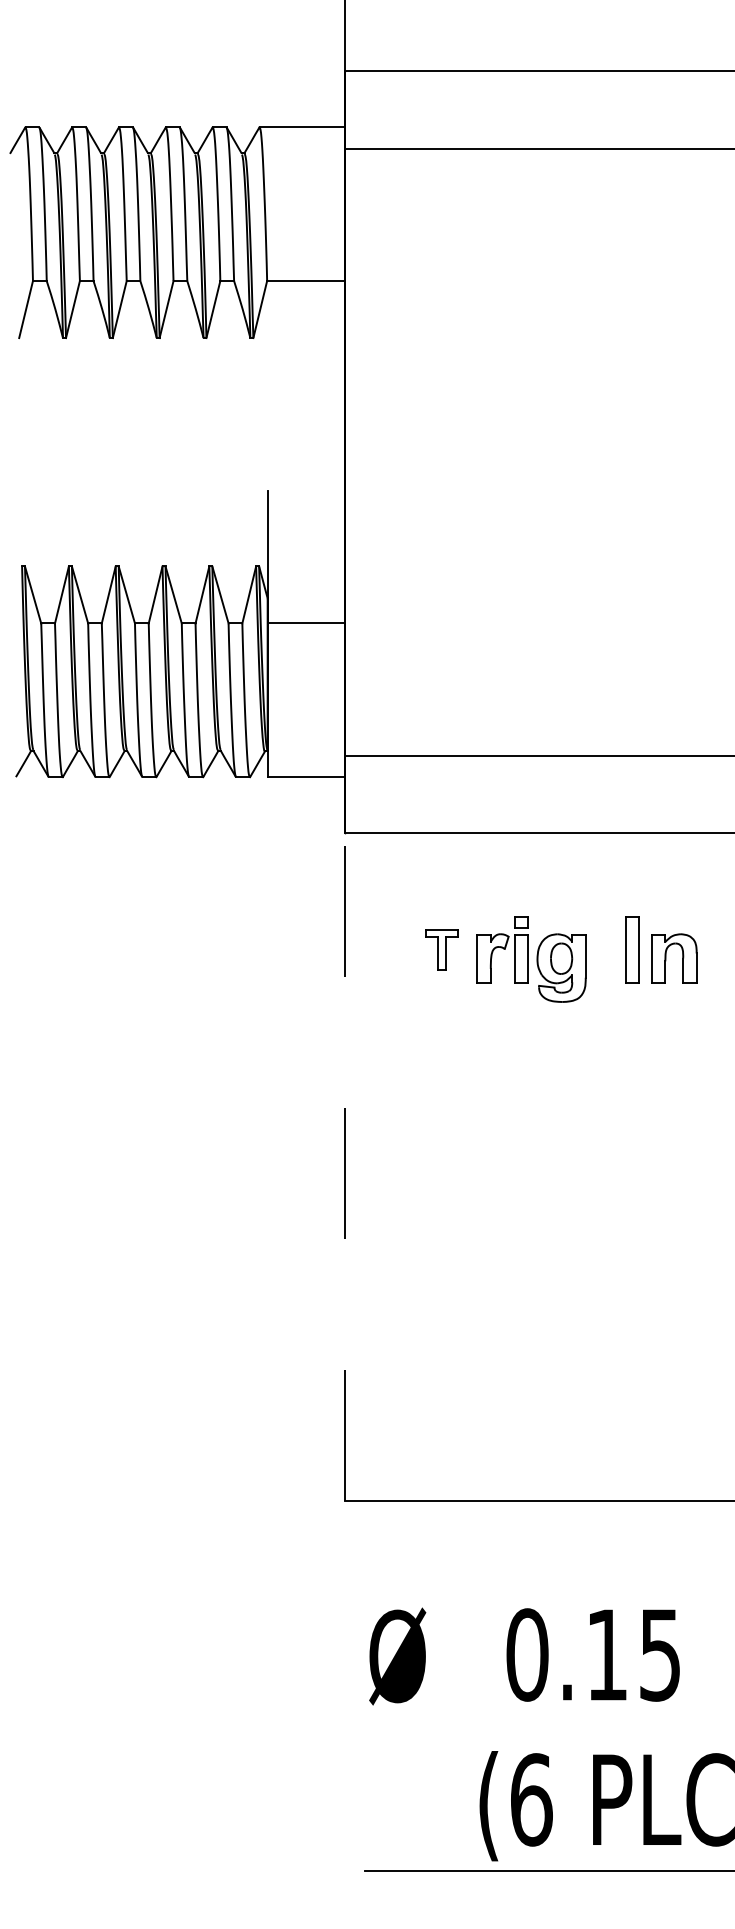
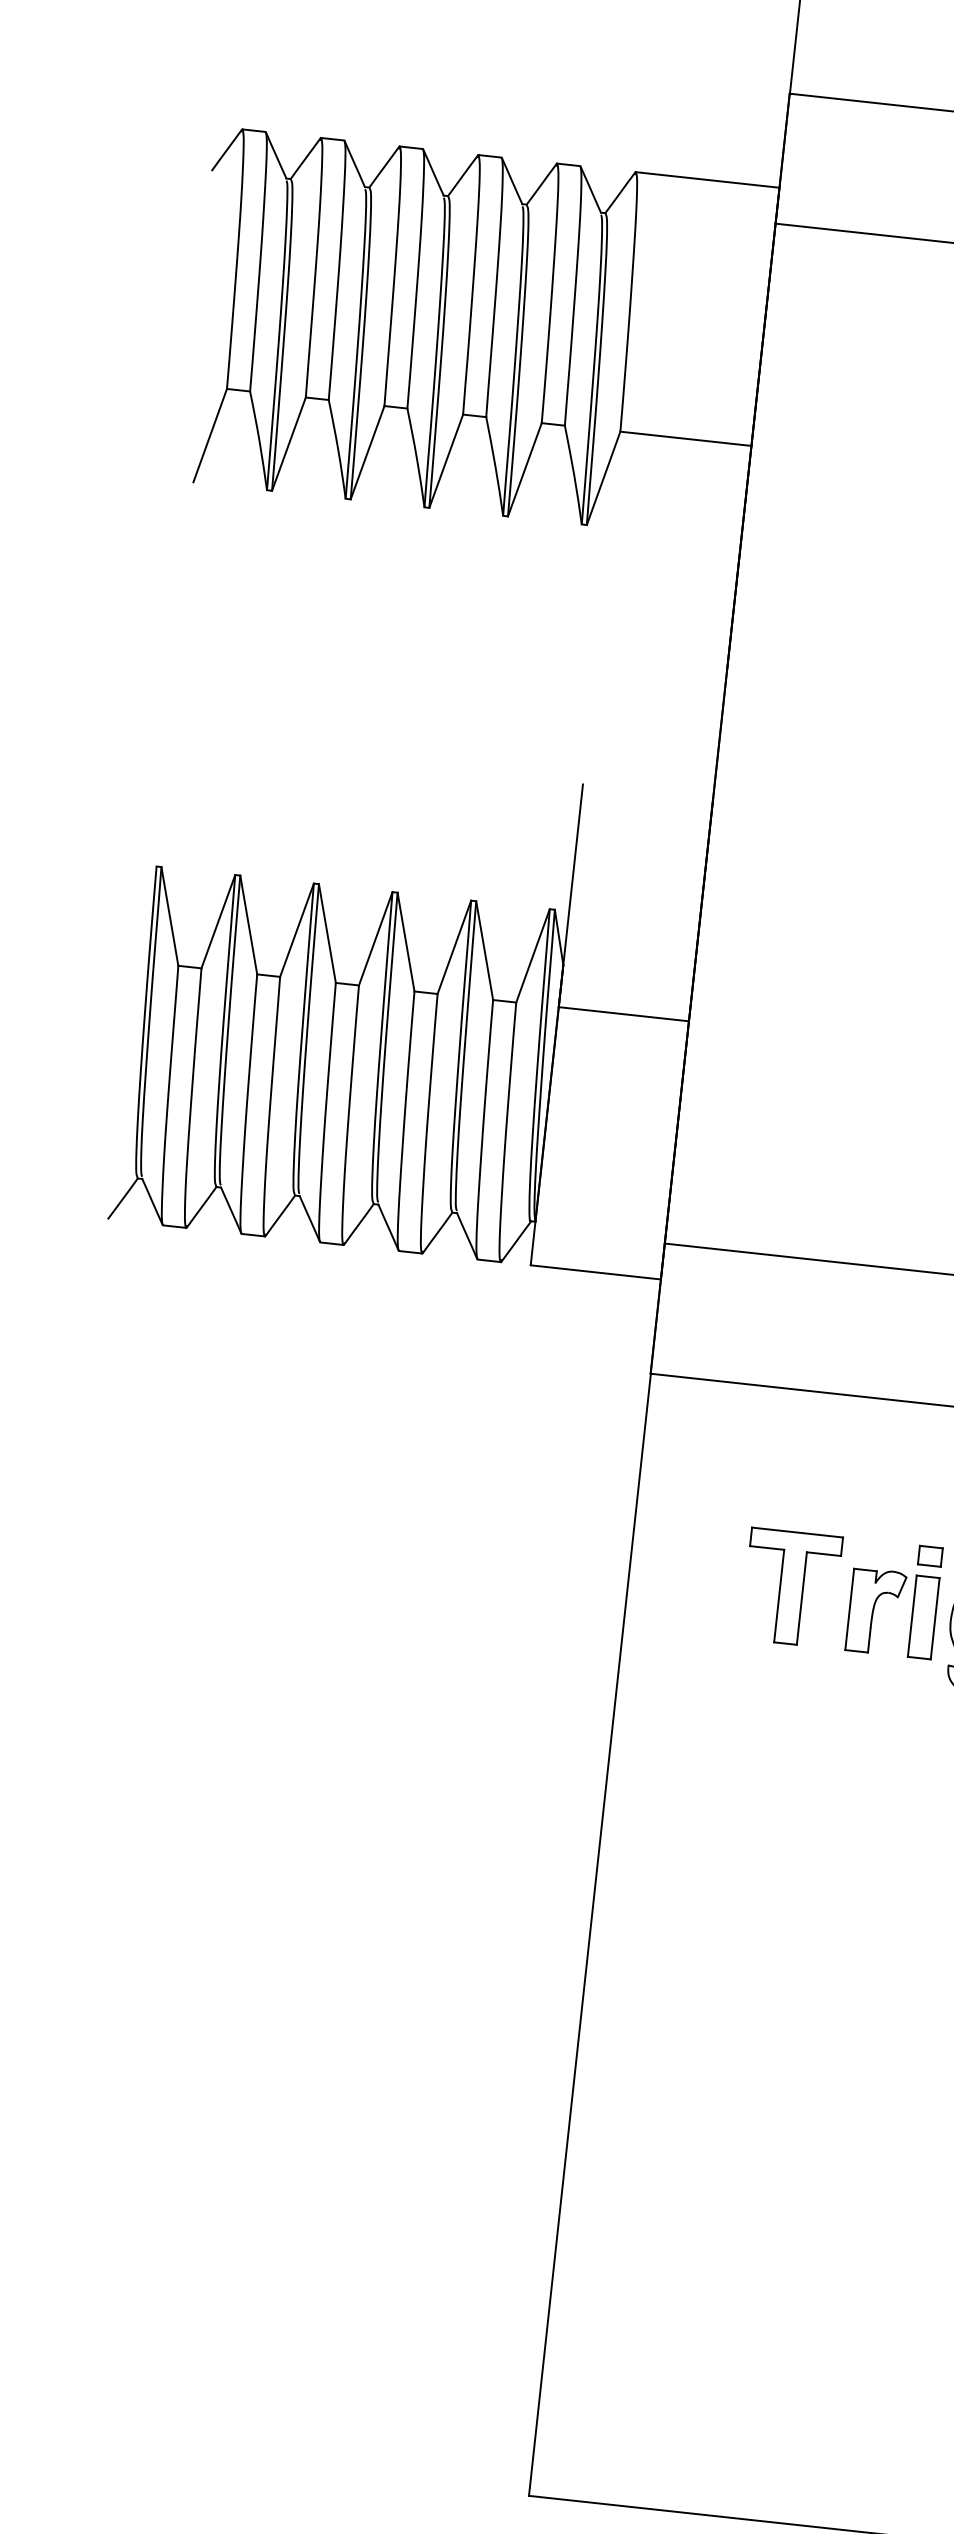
part: (441, 949) -> (791, 1586), size x1.67
line: (345, 1167) -> (590, 1935), dashed -> solid

